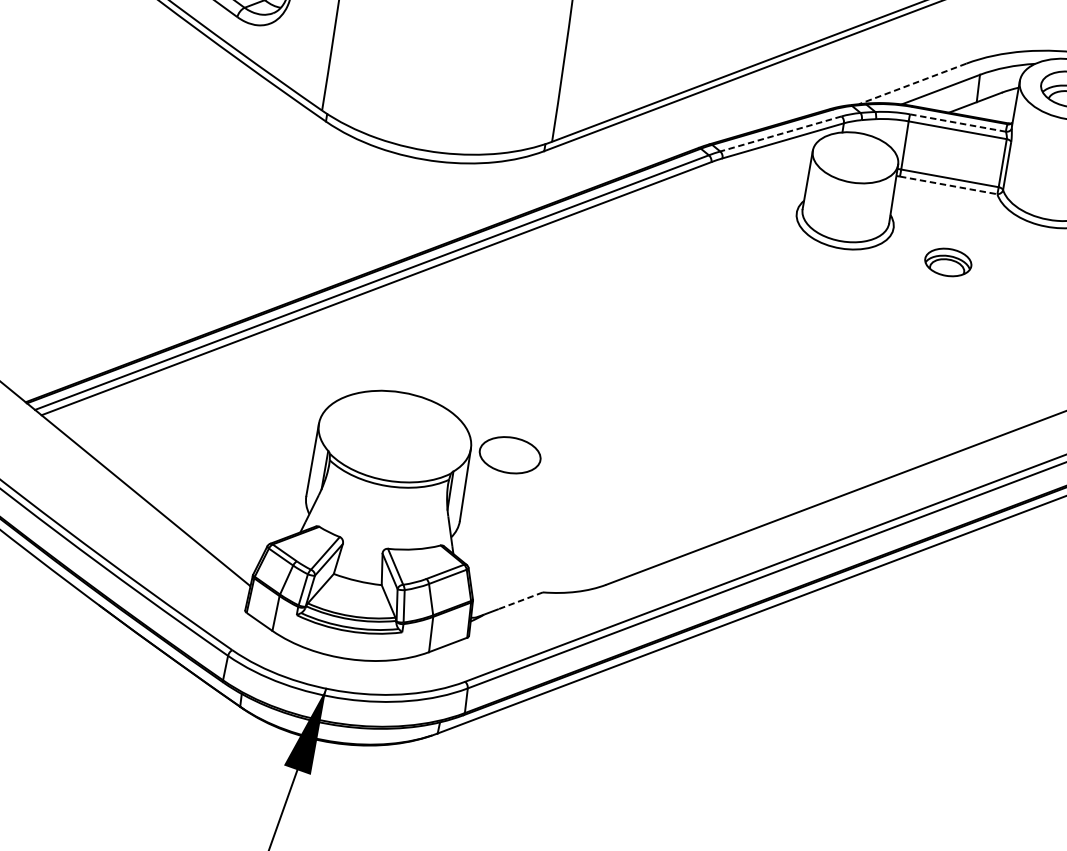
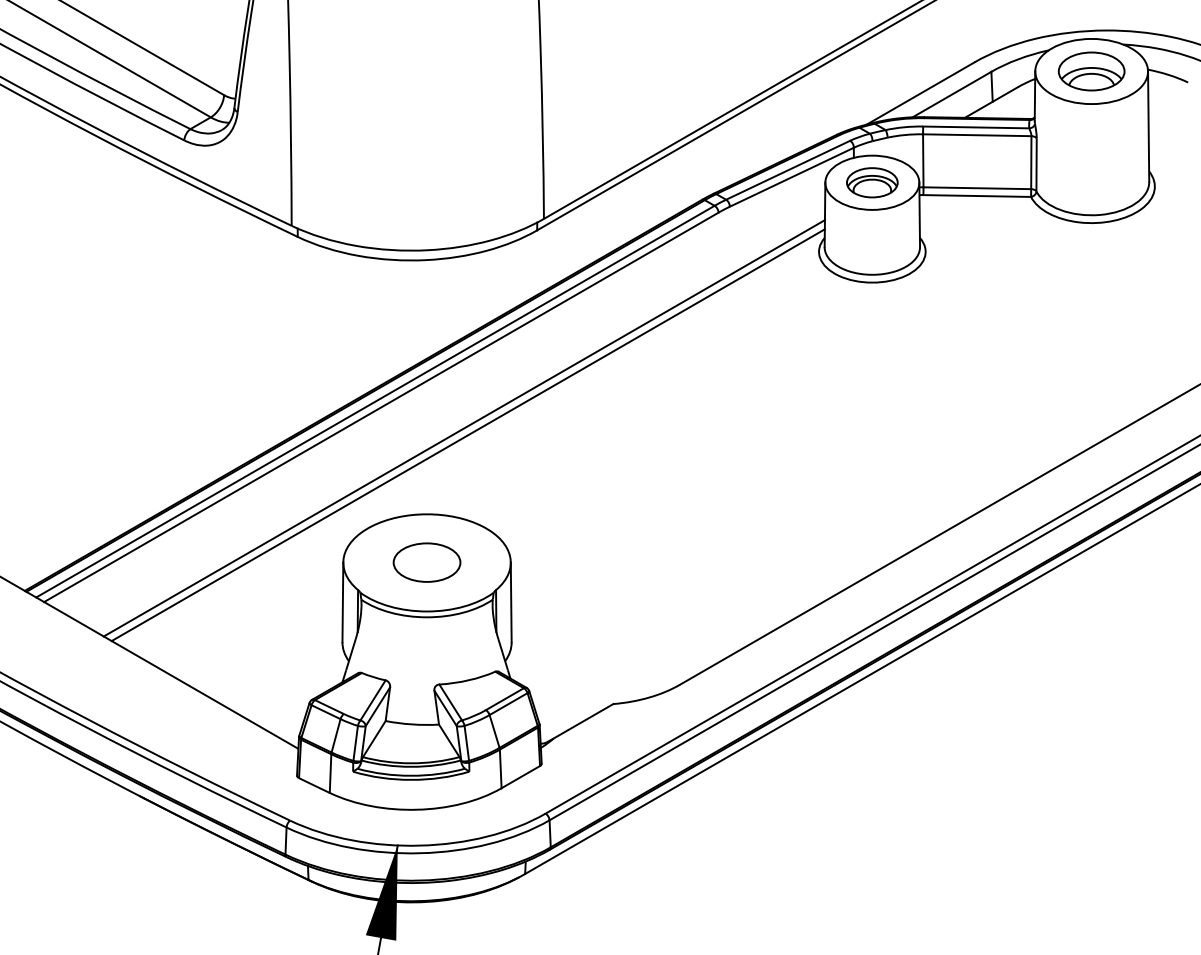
line: (912, 83) -> (920, 93), dashed -> solid
line: (957, 122) -> (975, 127), dashed -> solid
line: (781, 134) -> (788, 170), dashed -> solid
line: (948, 185) -> (977, 196), dashed -> solid
part: (948, 262) -> (872, 182), moved
line: (447, 320) -> (463, 428), added
line: (450, 327) -> (467, 435), added
part: (509, 455) -> (426, 562), moved
line: (521, 600) -> (591, 716), dashed -> solid

